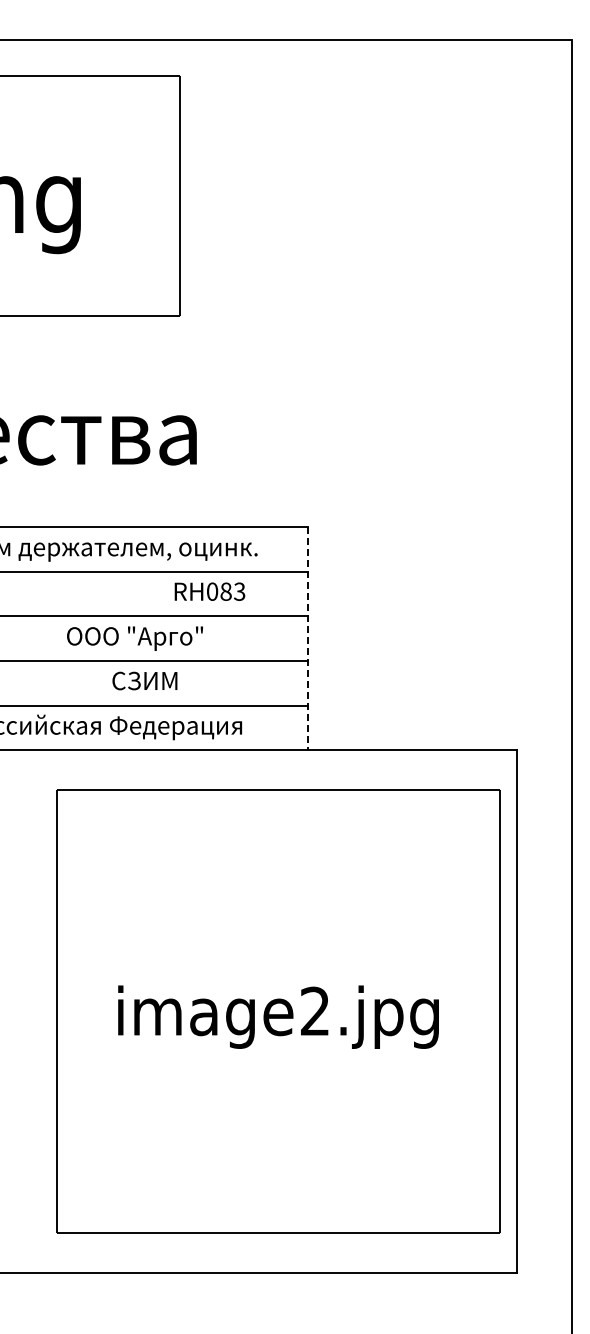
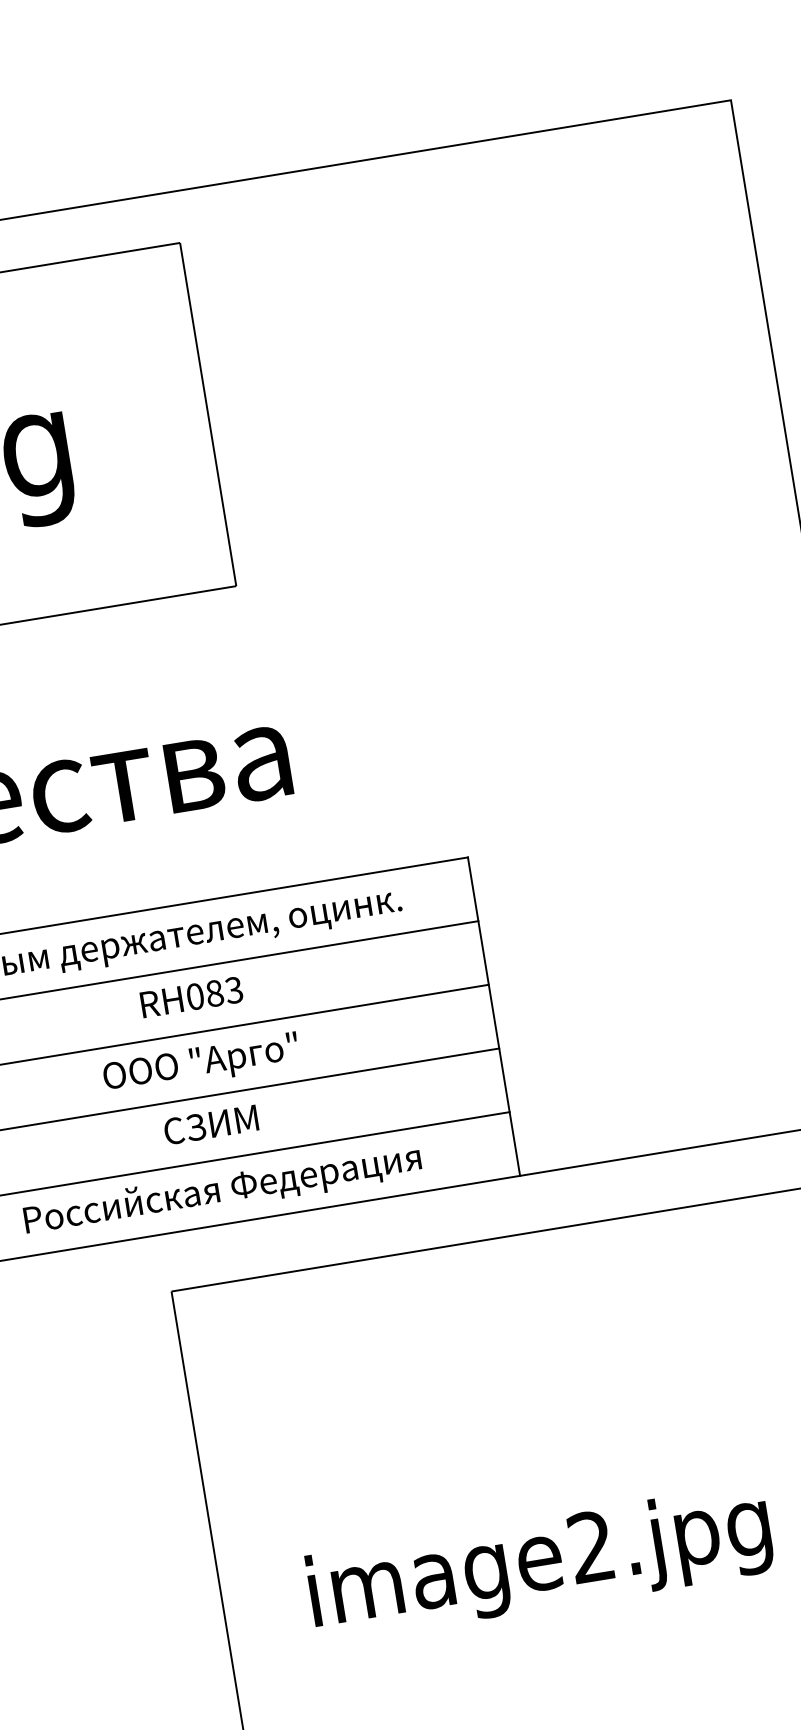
text: (209, 591) -> (191, 997), moved
text: (134, 638) -> (200, 1064), moved
line: (308, 638) -> (494, 1016), dashed -> solid
text: (144, 680) -> (210, 1124), moved

